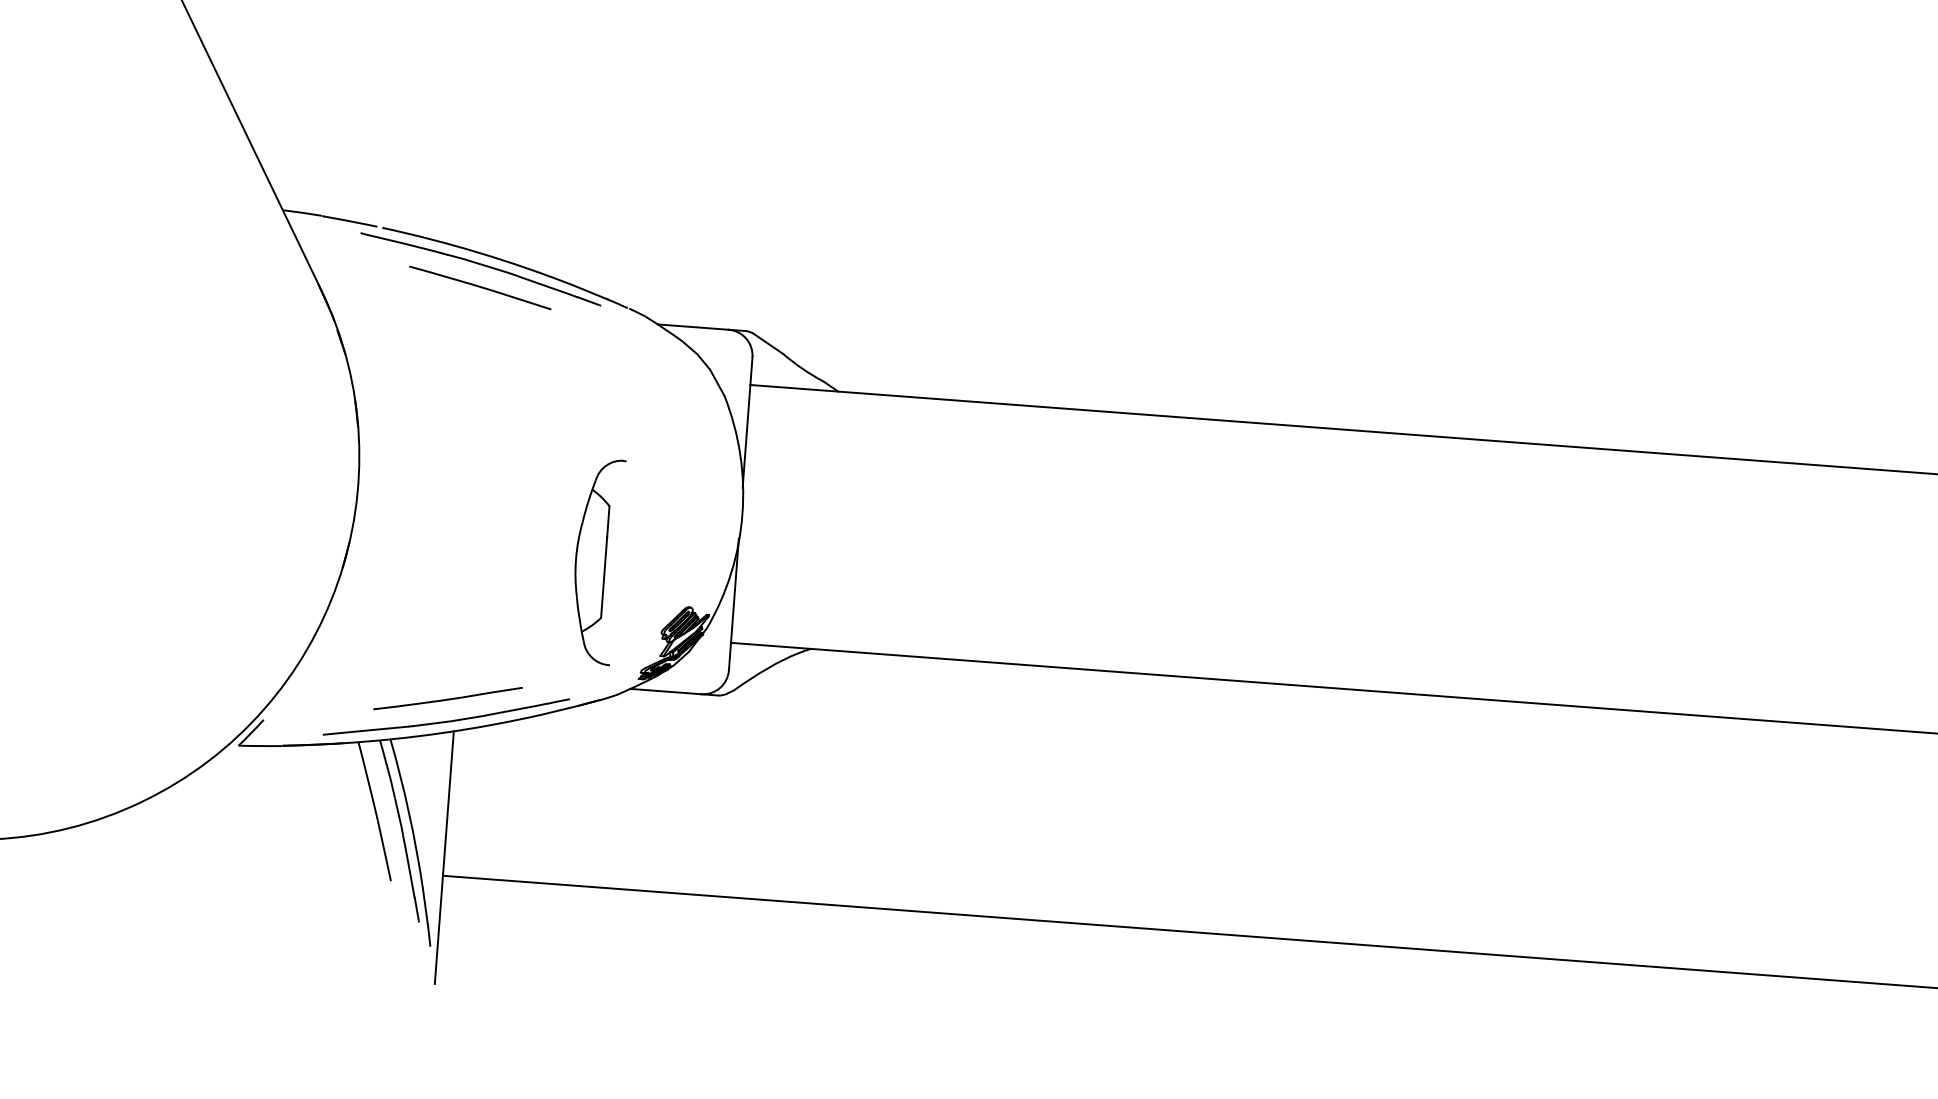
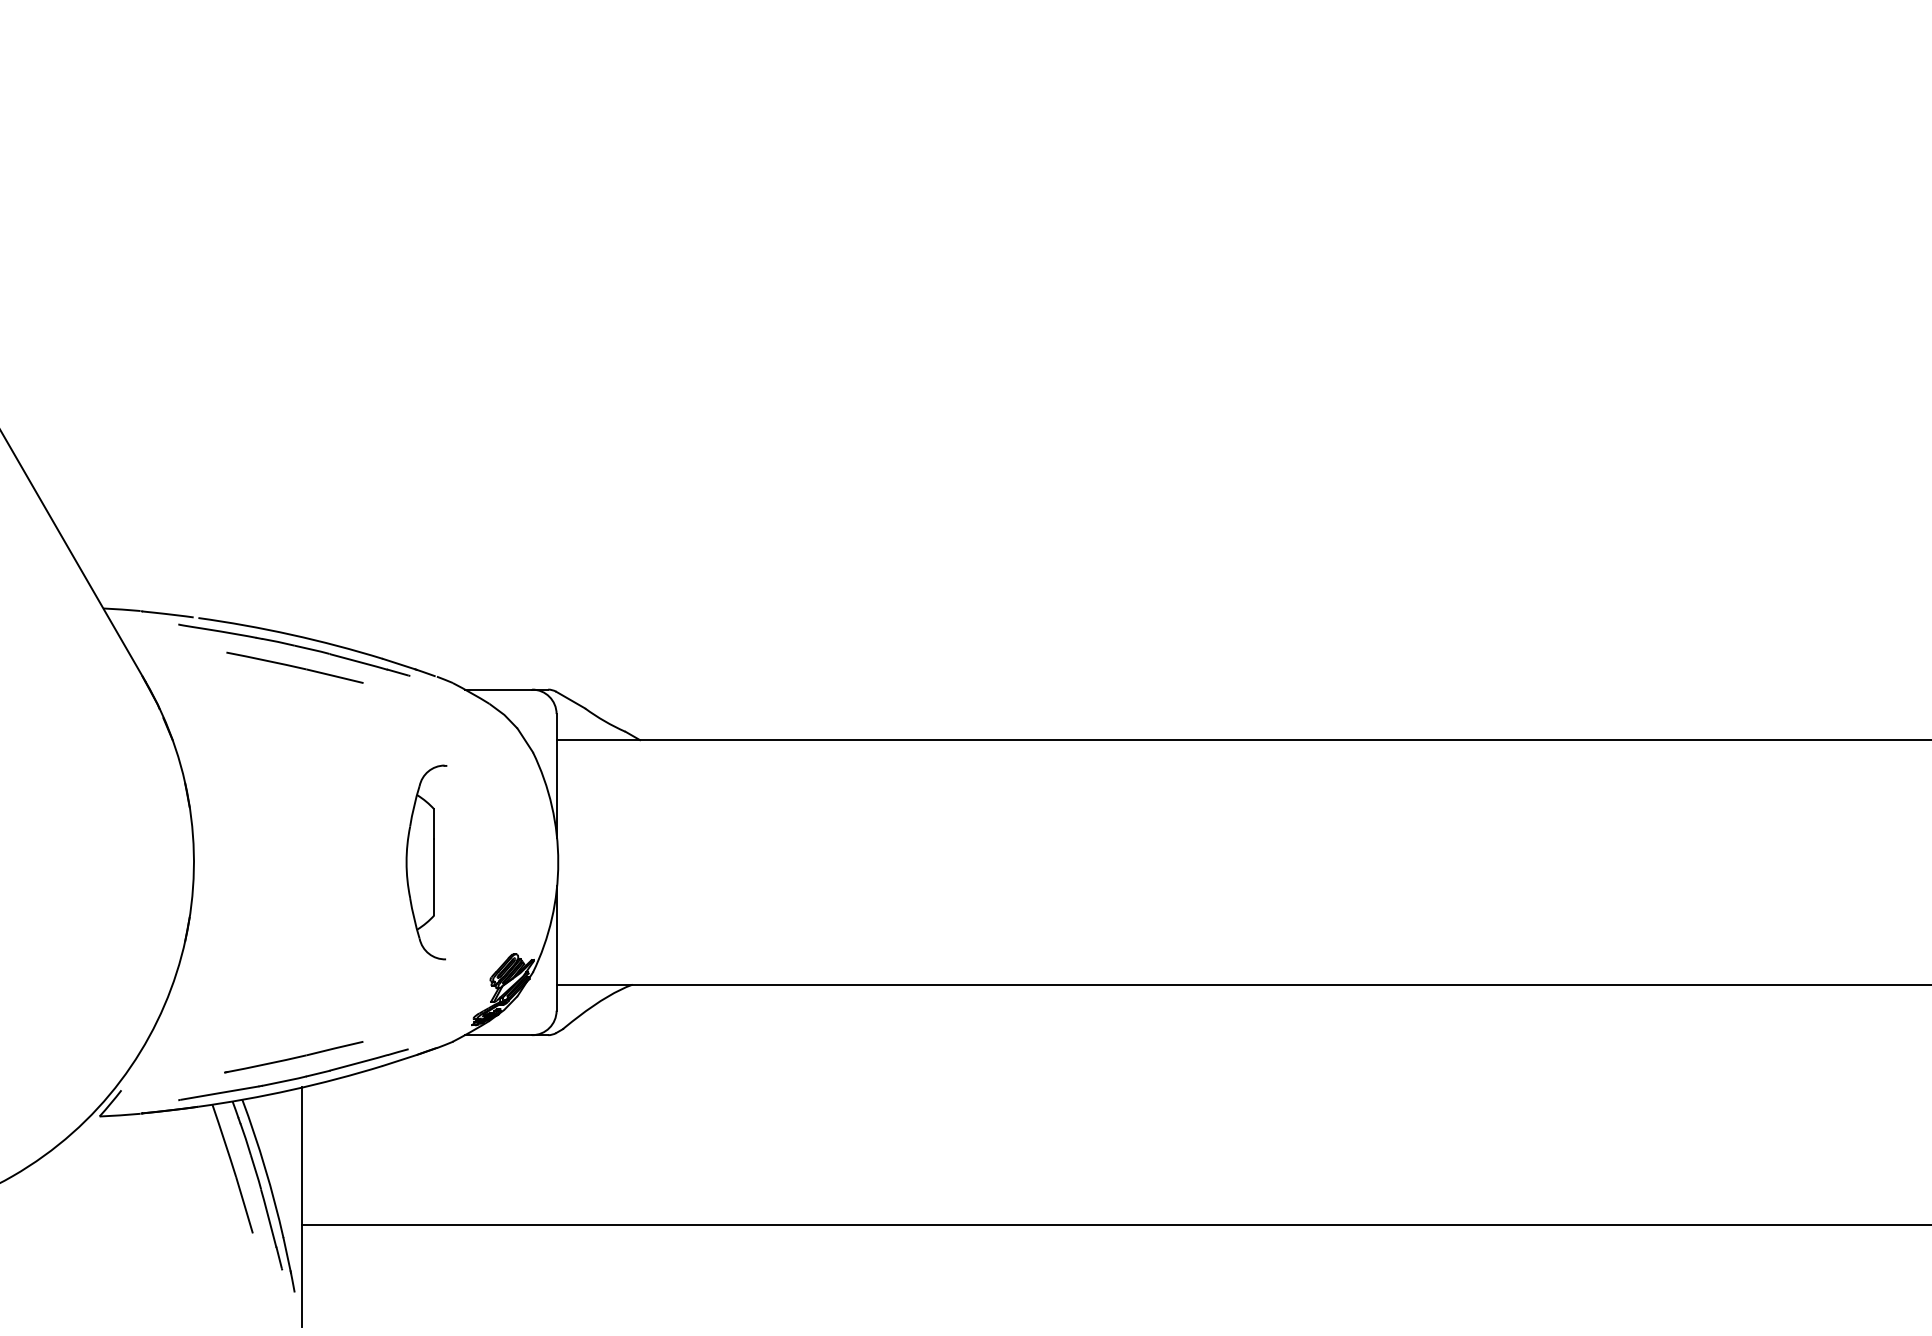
part: (597, 561) -> (426, 862), moved

